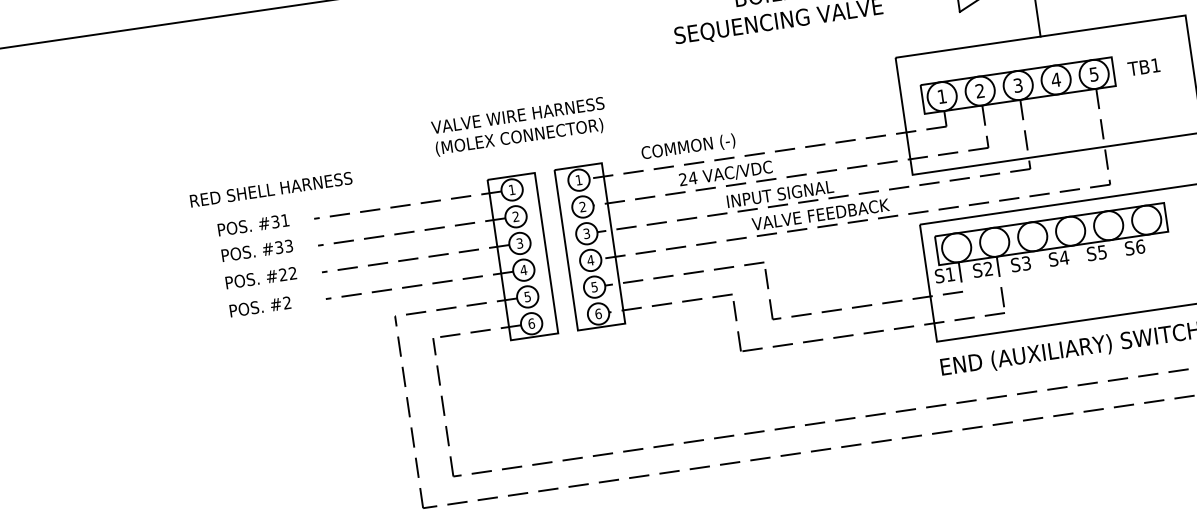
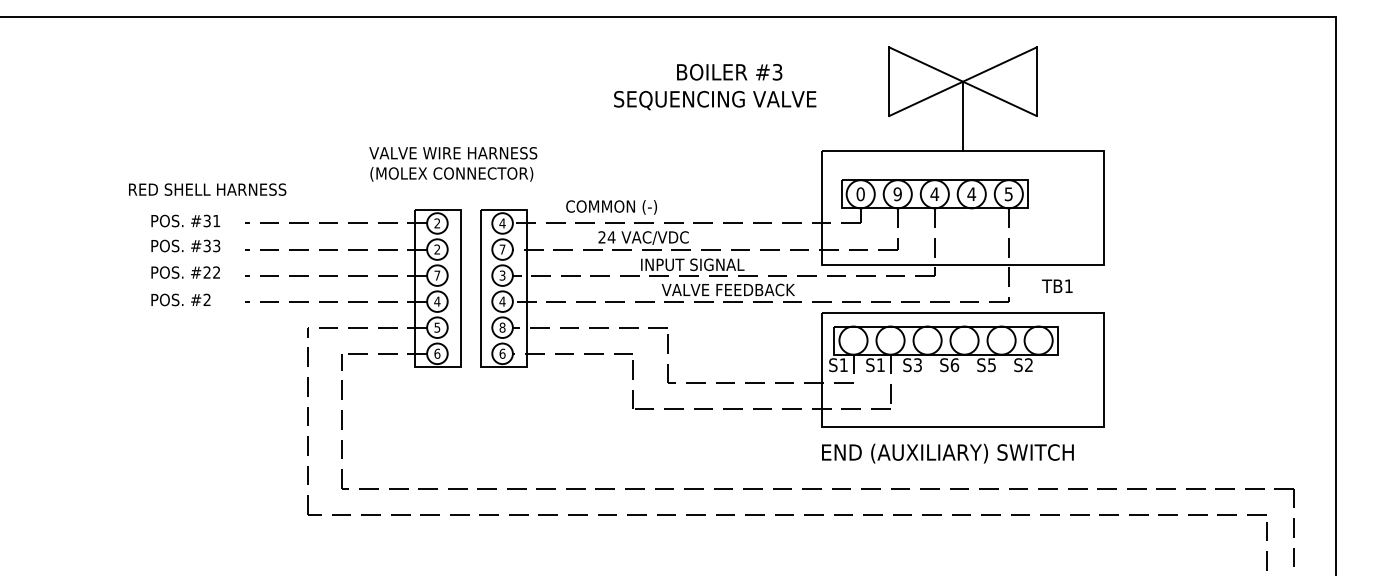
text: (1143, 66) -> (1057, 285), moved
text: (1017, 85) -> (934, 194), 3 -> 4
text: (979, 91) -> (897, 194), 2 -> 9
text: (941, 96) -> (860, 194), 1 -> 0
text: (578, 180) -> (502, 223), 1 -> 4
text: (511, 190) -> (436, 223), 1 -> 2
text: (582, 206) -> (502, 249), 2 -> 7
text: (520, 243) -> (437, 275), 3 -> 7
text: (1141, 247) -> (1029, 365), S6 -> S2
text: (1064, 258) -> (954, 365), S4 -> S6
text: (987, 268) -> (880, 364), S2 -> S1
text: (594, 286) -> (502, 327), 5 -> 8

